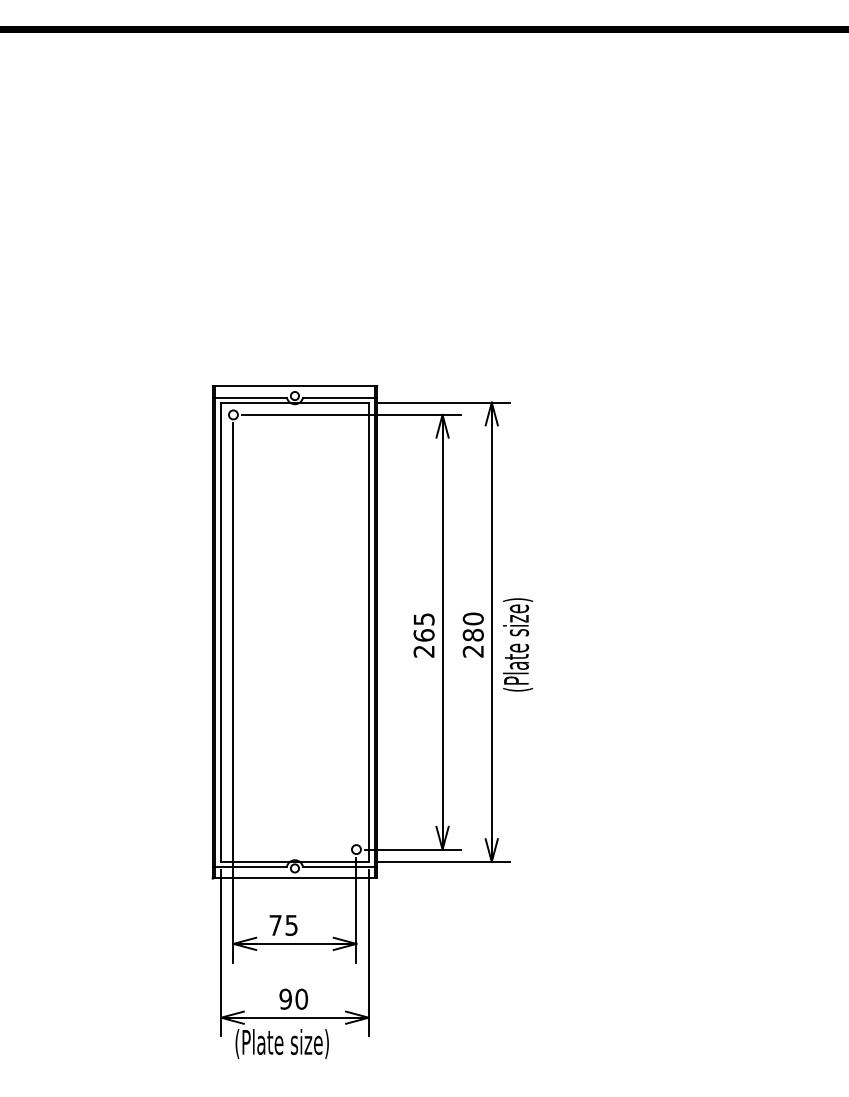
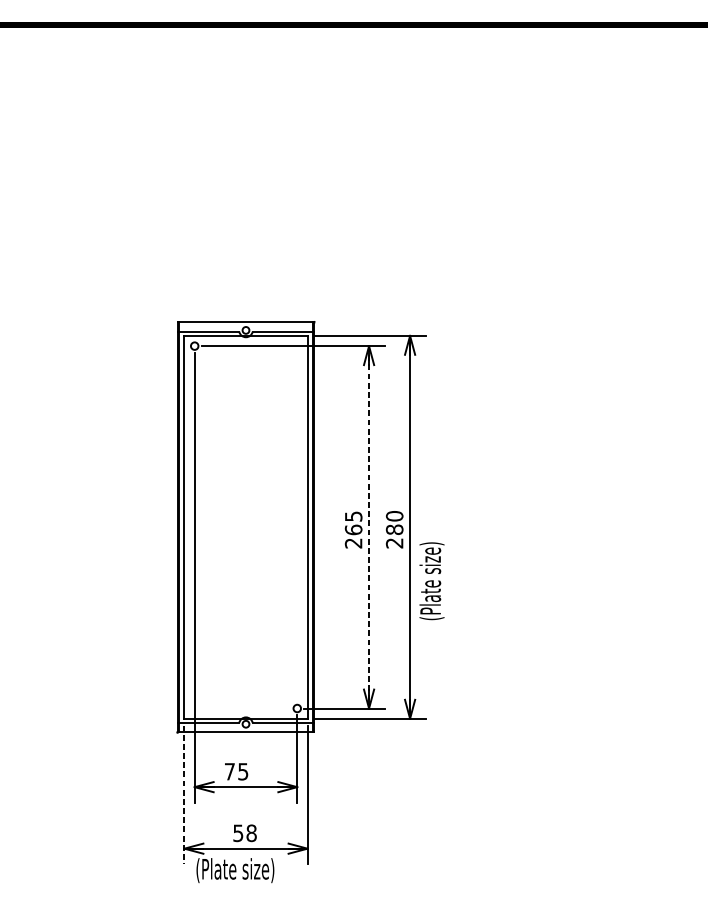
line: (442, 632) -> (369, 527), solid -> dashed
text: (518, 644) -> (432, 580), moved
line: (221, 953) -> (184, 795), solid -> dashed
text: (293, 998) -> (244, 832), 90 -> 58

